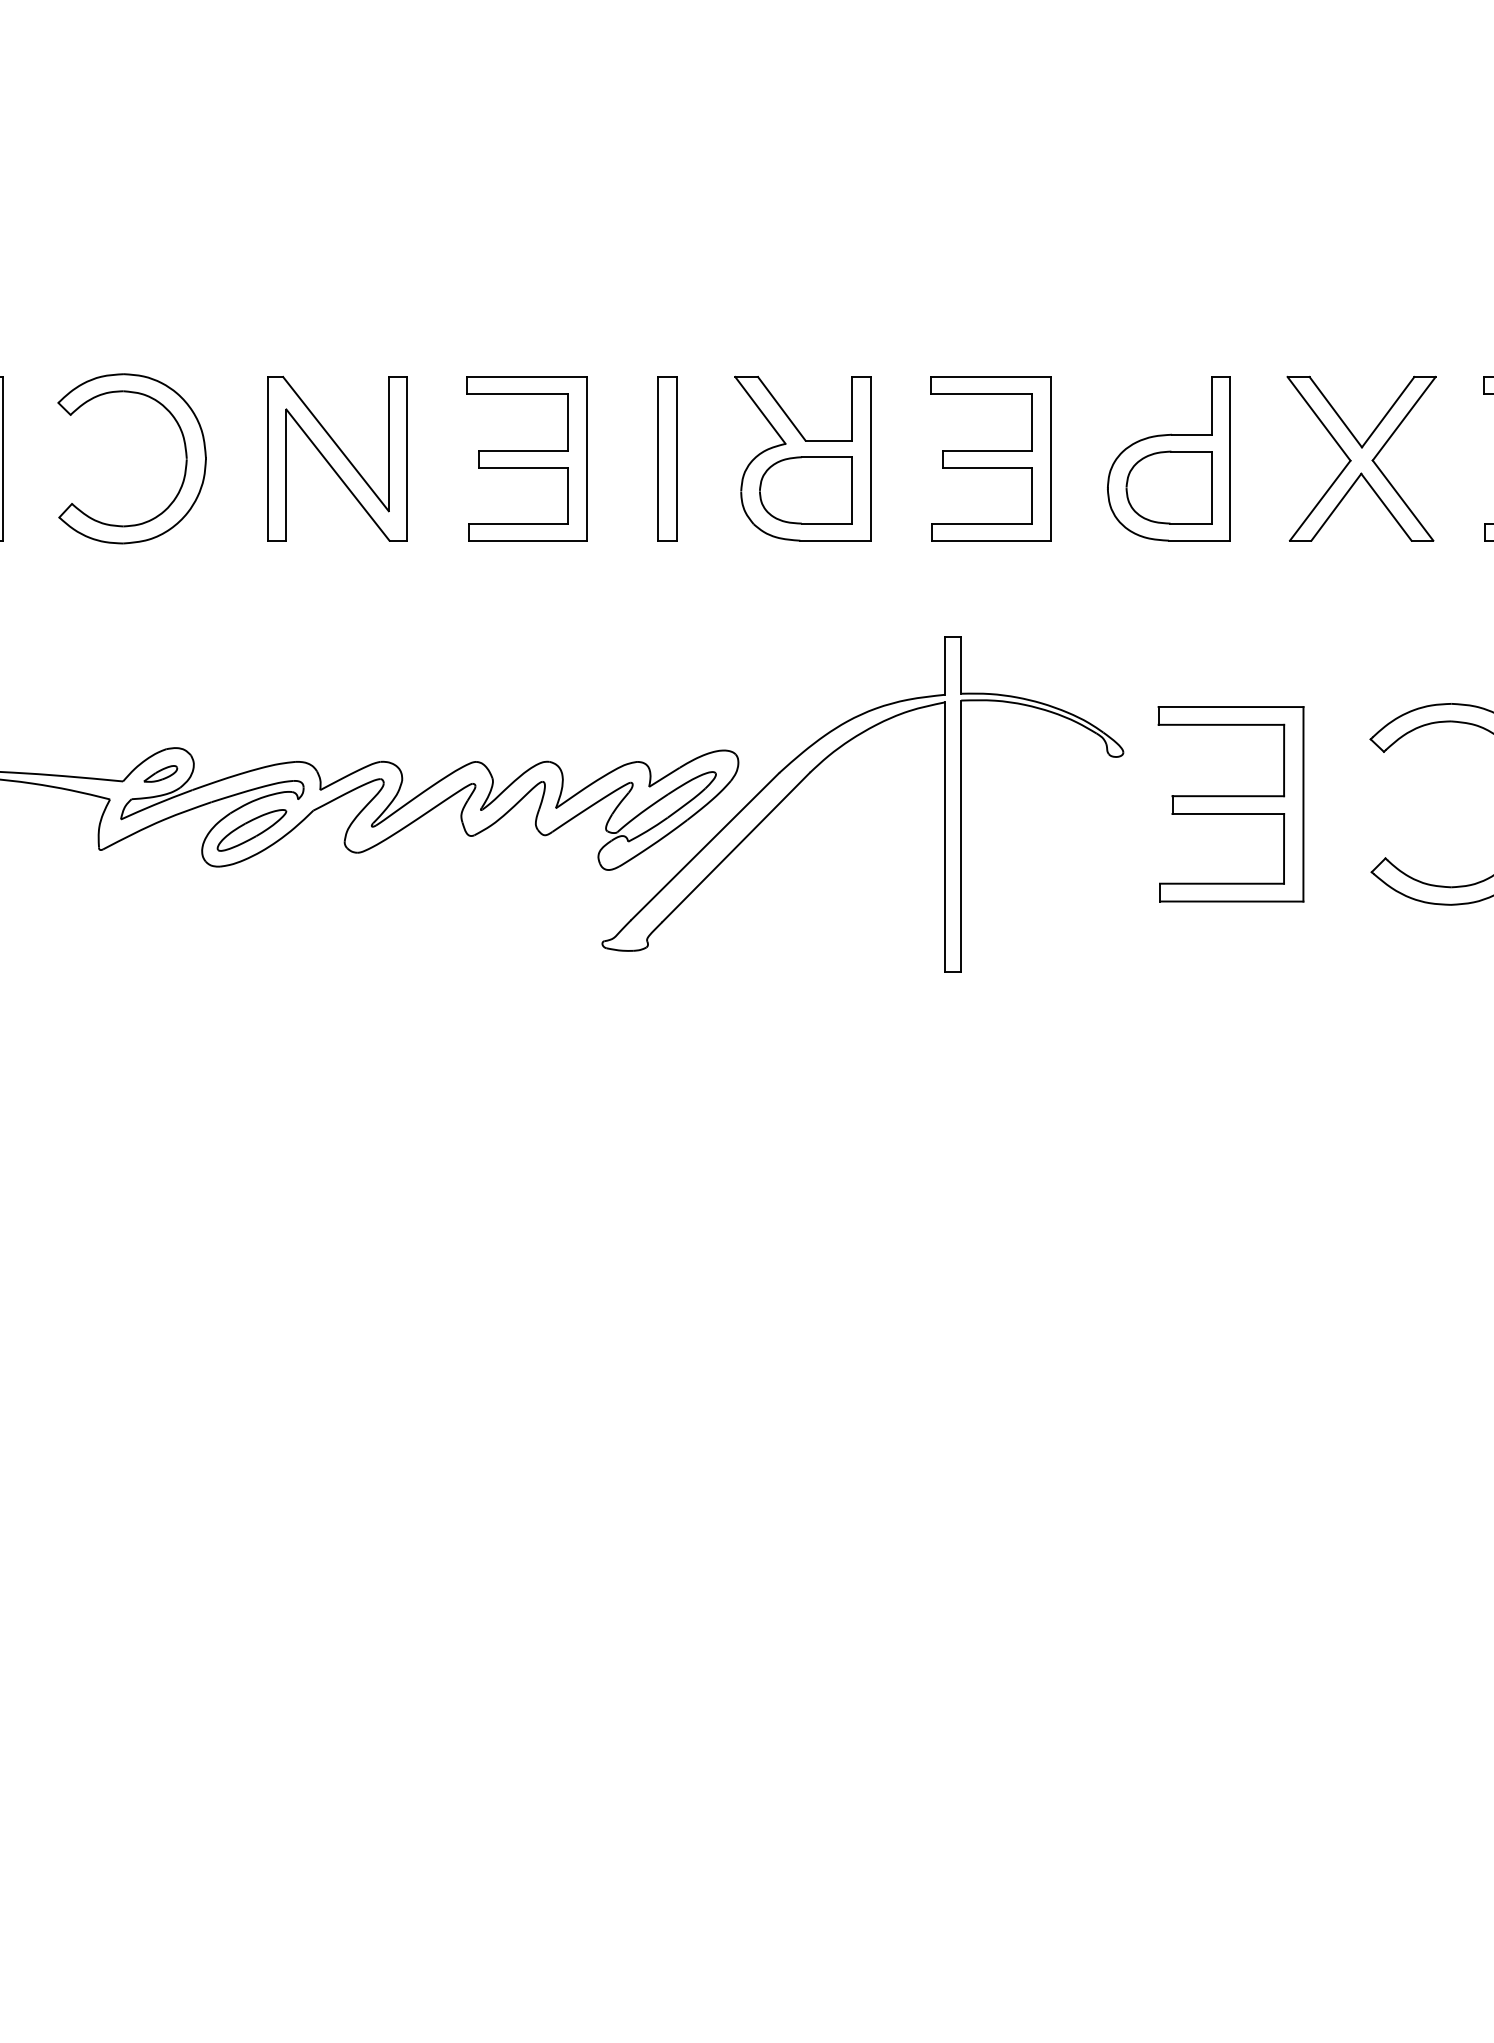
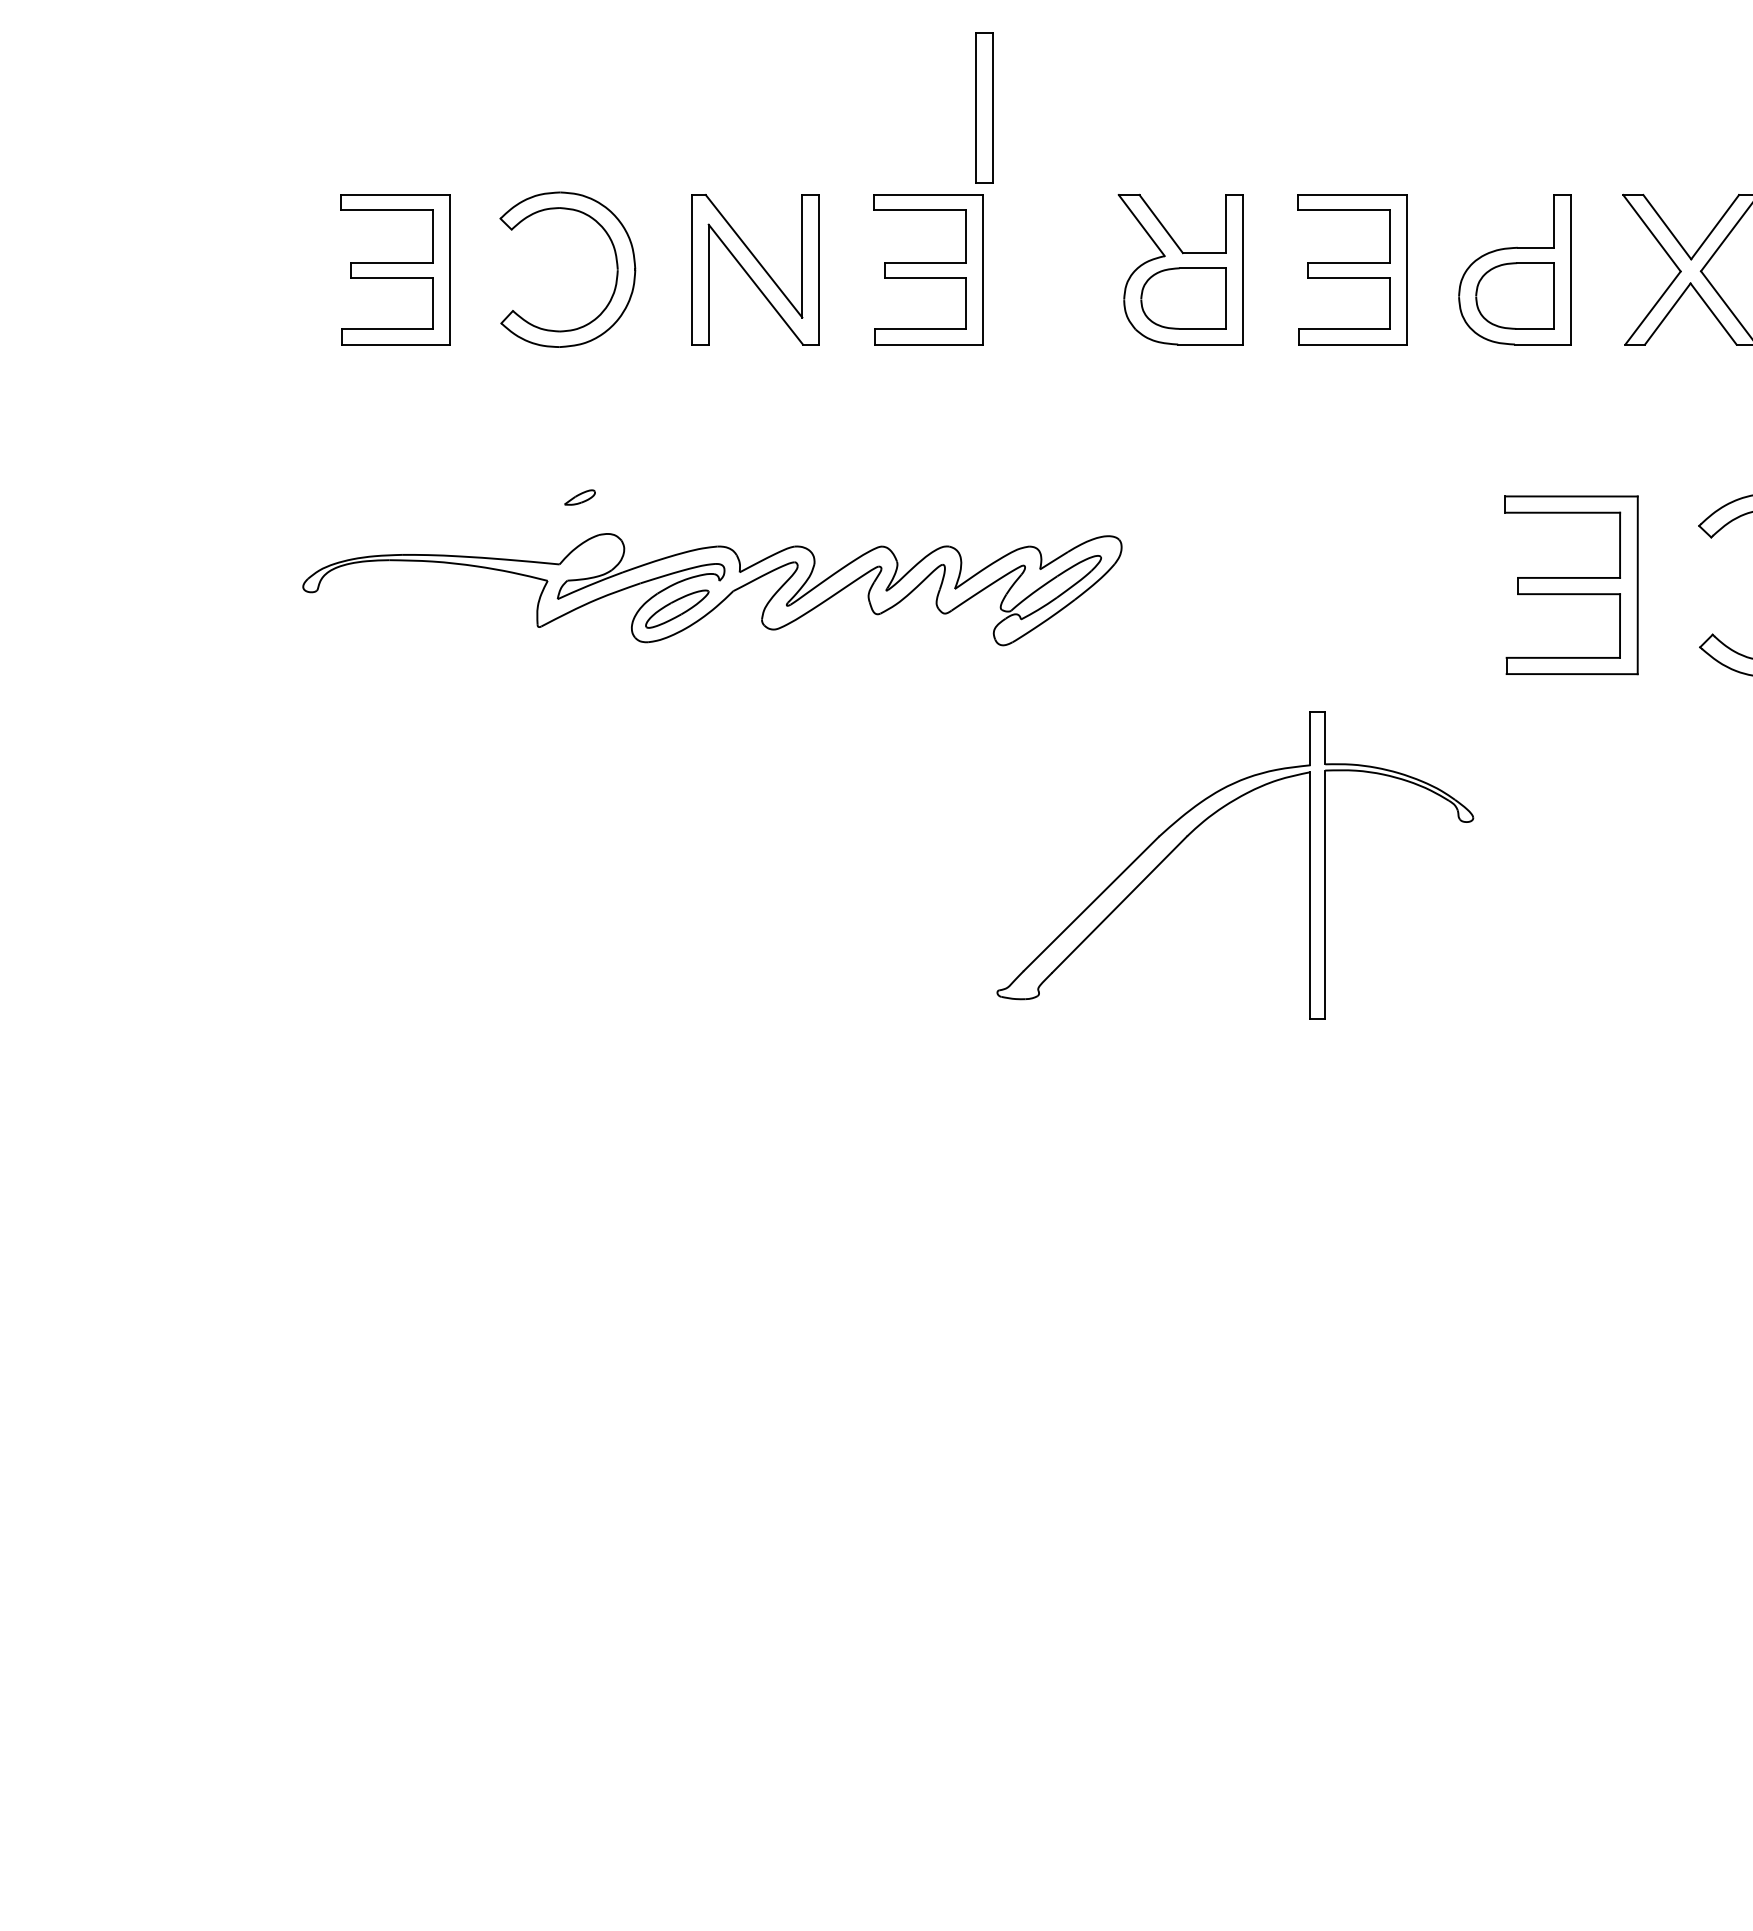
part: (667, 458) -> (984, 107), moved
part: (829, 757) -> (1204, 822), moved
part: (160, 773) -> (579, 497), moved

